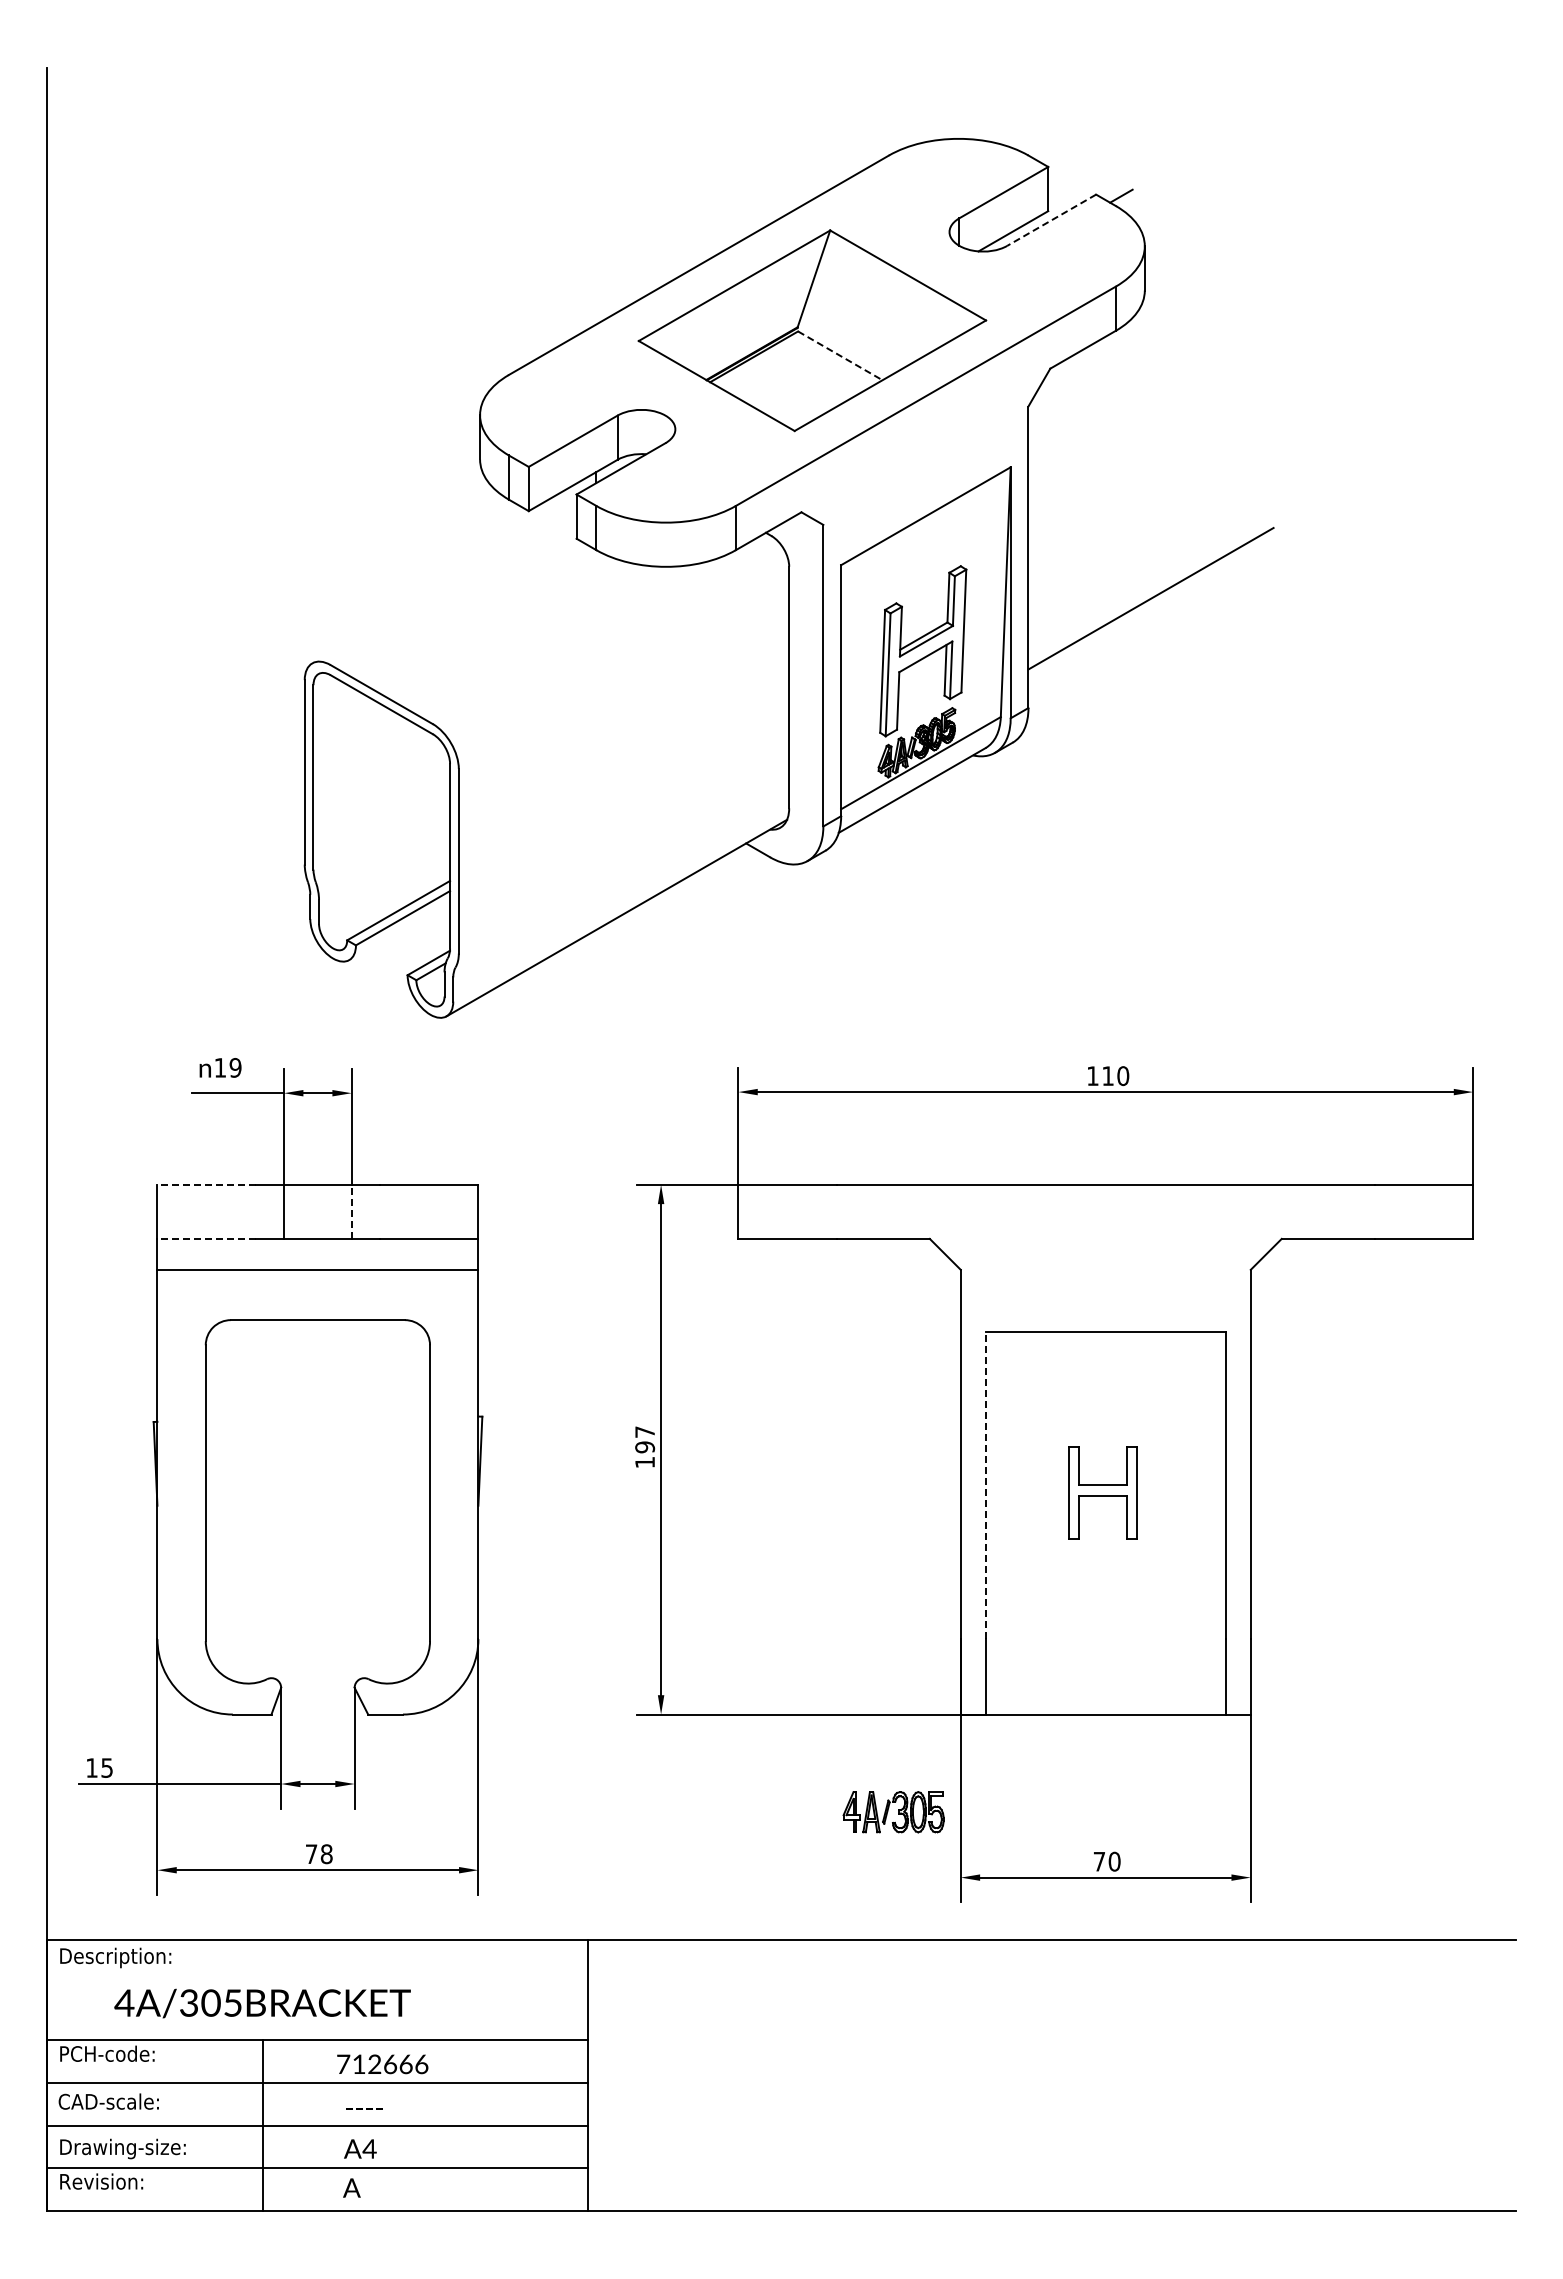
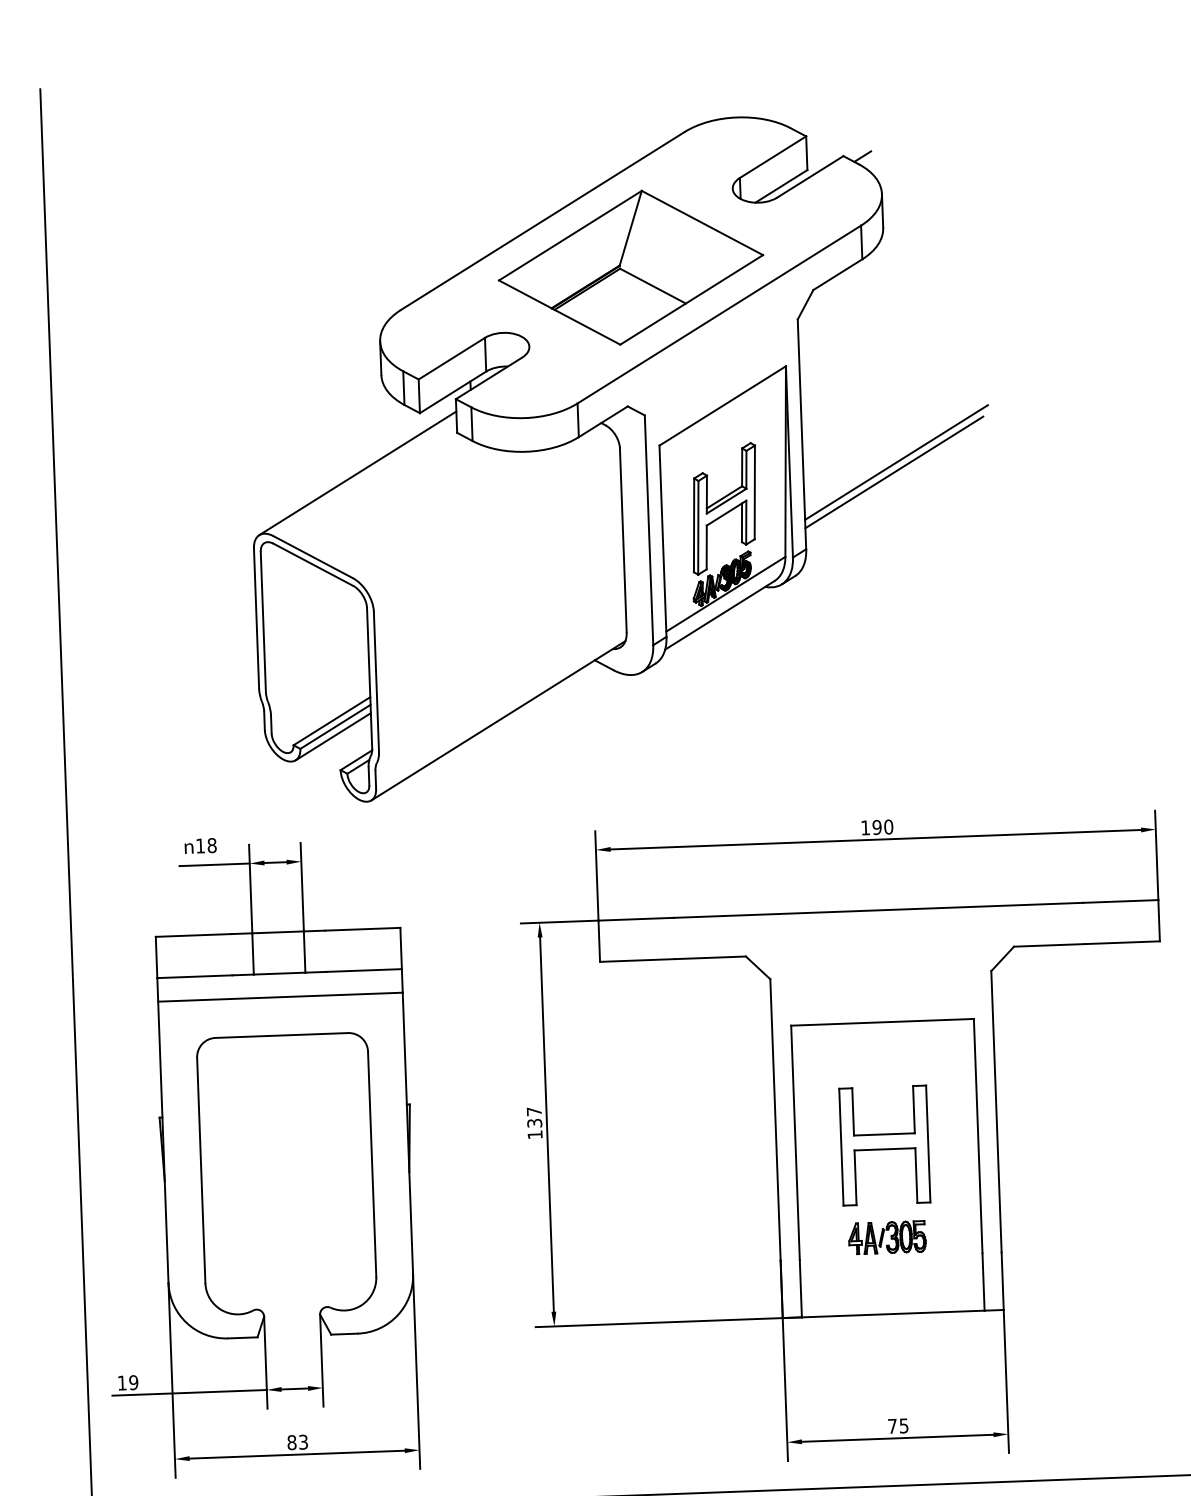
line: (1051, 220) -> (810, 177), dashed -> solid
line: (840, 355) -> (653, 285), dashed -> solid
line: (444, 586) -> (357, 472), added
line: (1147, 611) -> (894, 472), added
line: (399, 930) -> (333, 736), added
text: (235, 1067) -> (212, 845), 19 -> 18
text: (1107, 1076) -> (876, 827), 110 -> 190
line: (206, 1184) -> (193, 935), dashed -> solid
line: (351, 1211) -> (304, 951), dashed -> solid
line: (206, 1238) -> (194, 976), dashed -> solid
text: (644, 1447) -> (534, 1123), 197 -> 137
line: (985, 1485) -> (795, 1142), dashed -> solid
part: (1102, 1493) -> (884, 1145), size x1.67
text: (107, 1767) -> (134, 1382), 15 -> 19
part: (893, 1812) -> (887, 1237), moved
text: (318, 1854) -> (297, 1442), 78 -> 83
text: (1114, 1861) -> (903, 1425), 70 -> 75

